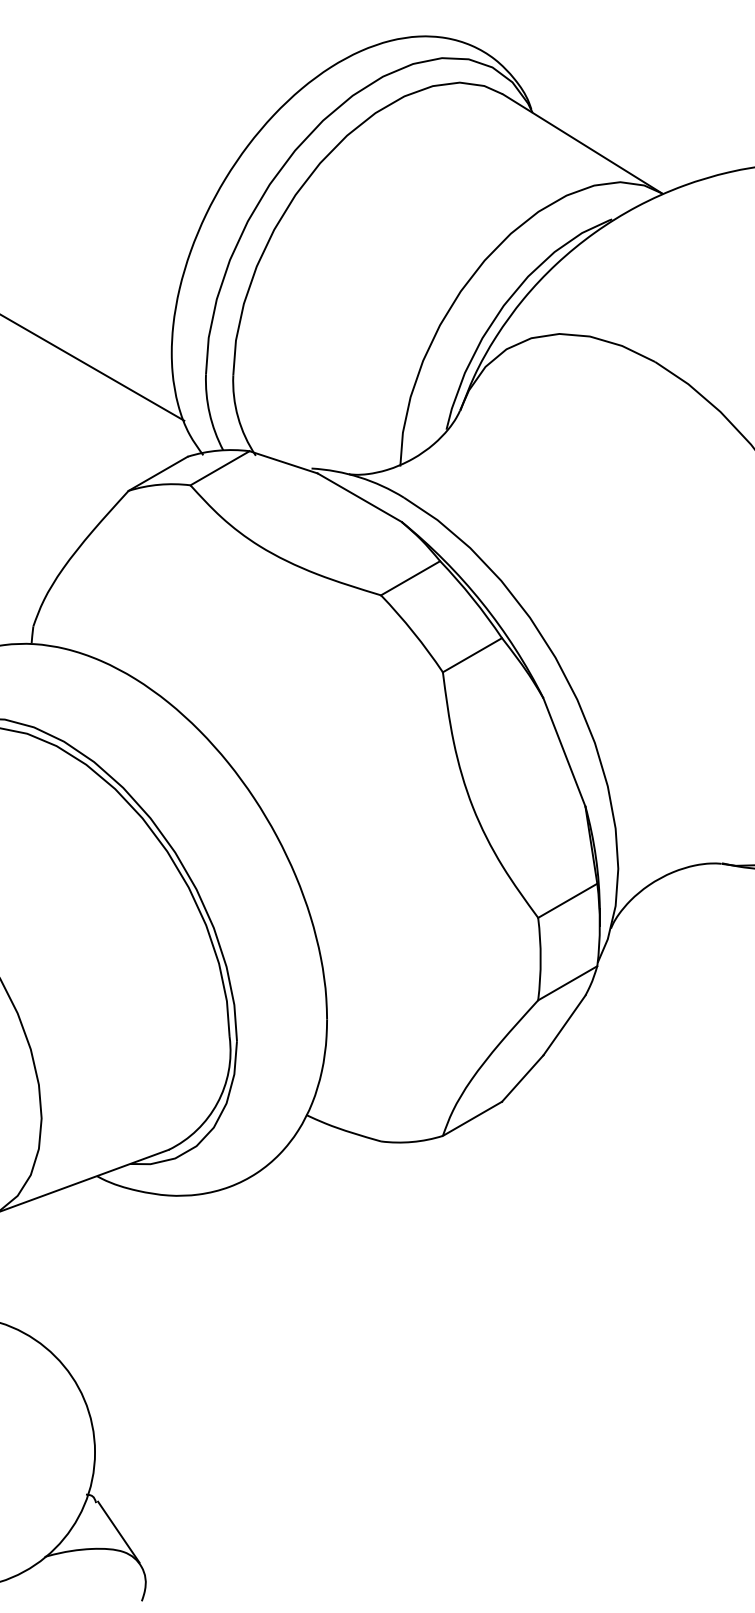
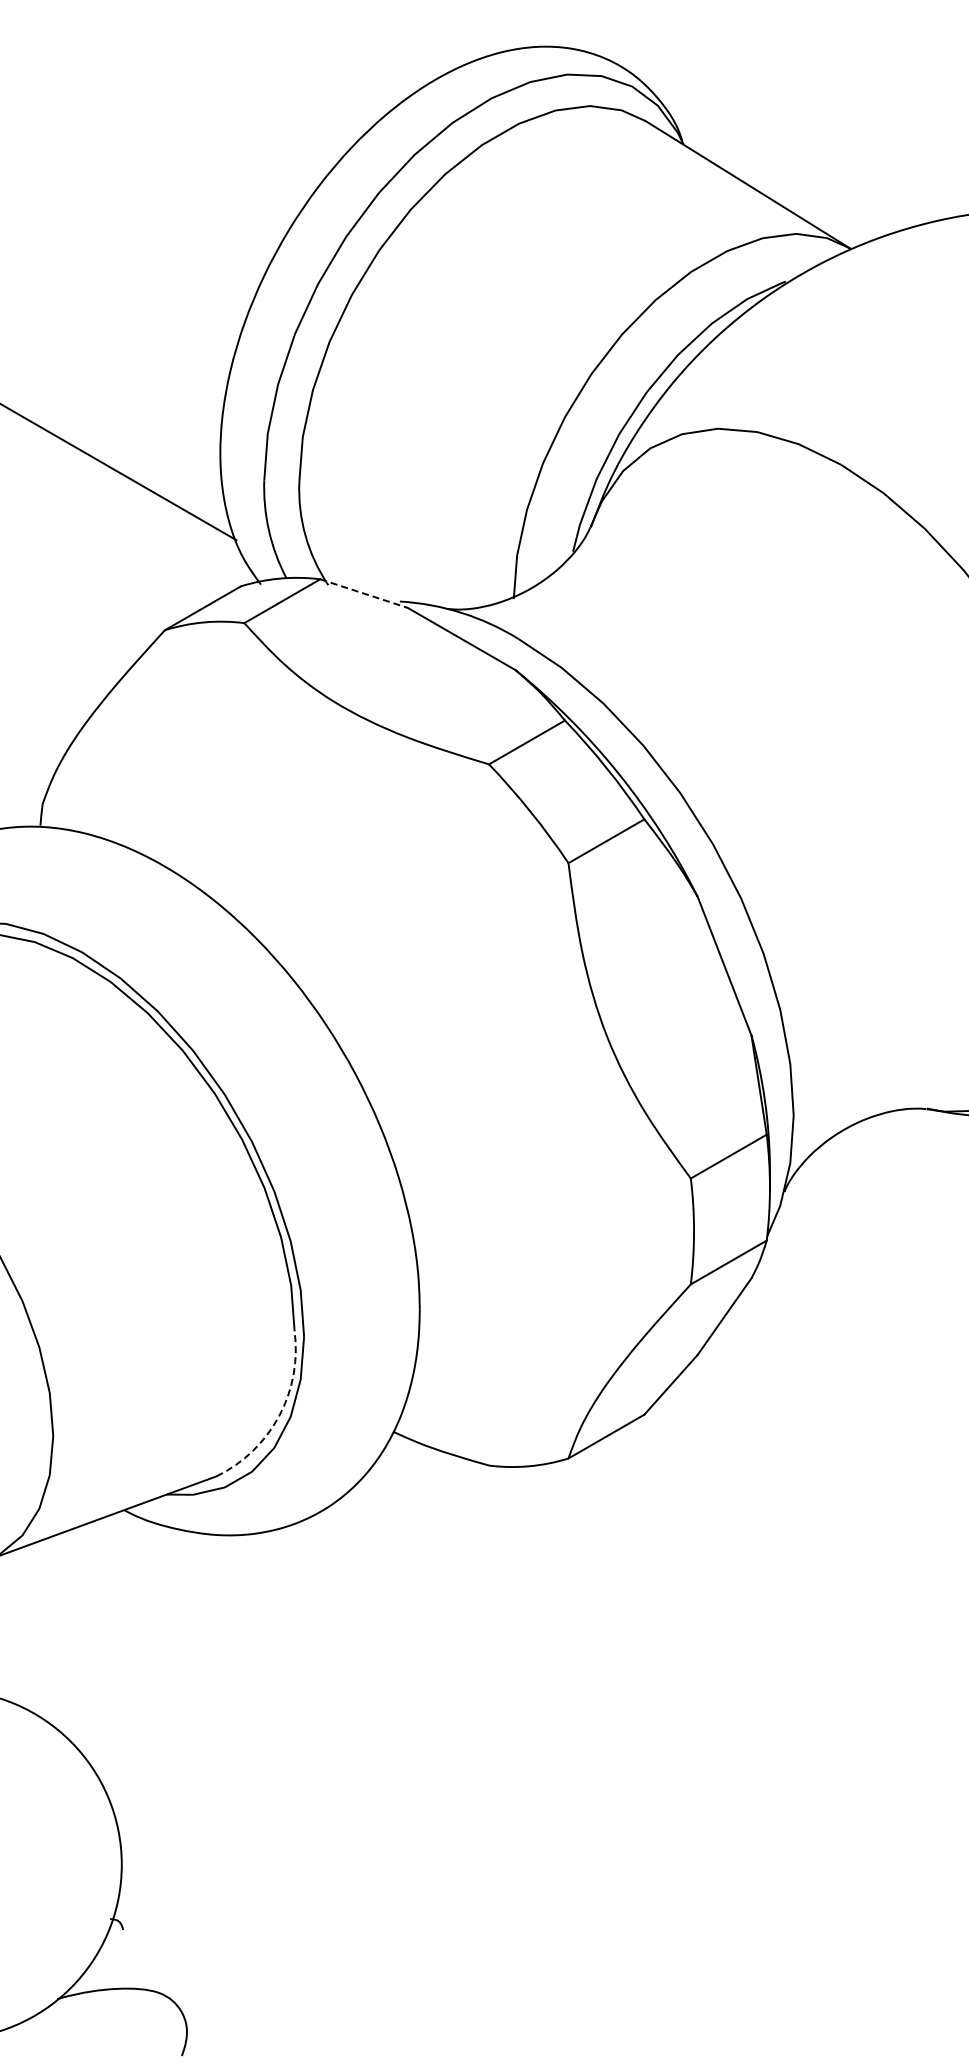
line: (284, 462) -> (364, 593), solid -> dashed
arc: (217, 1103) -> (279, 1416), solid -> dashed
line: (118, 1532) -> (151, 1967), removed

